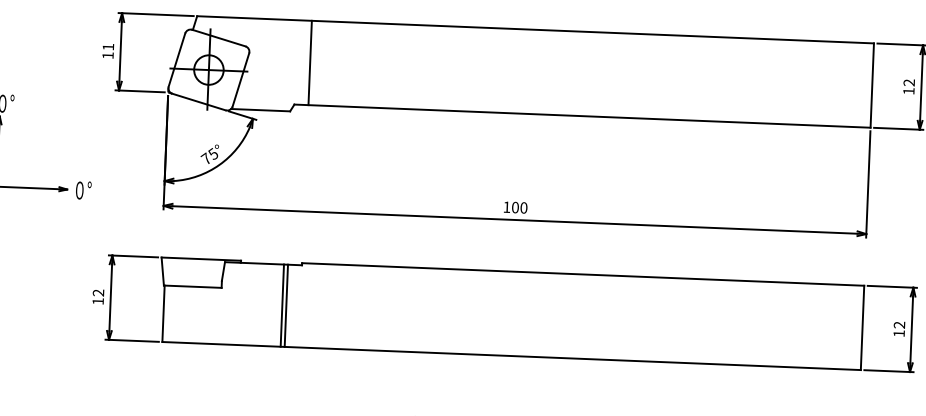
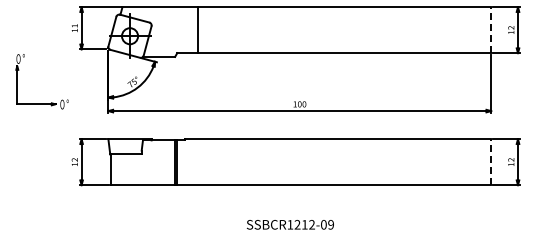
line: (309, 63) -> (197, 30), moved
line: (872, 86) -> (491, 30), solid -> dashed
line: (863, 328) -> (491, 162), solid -> dashed

